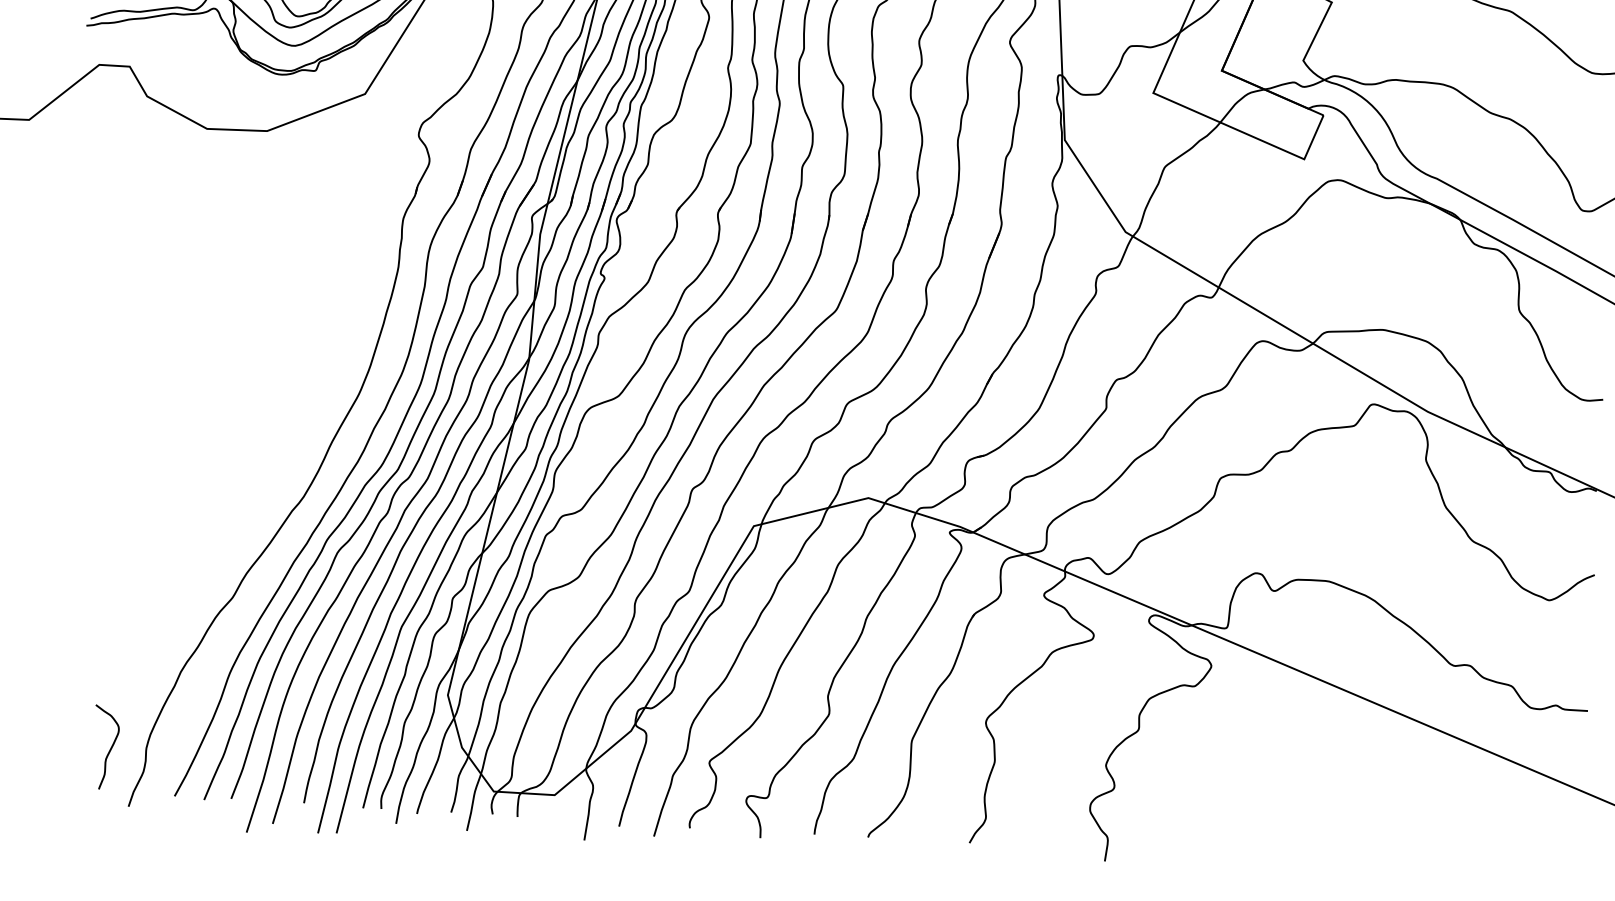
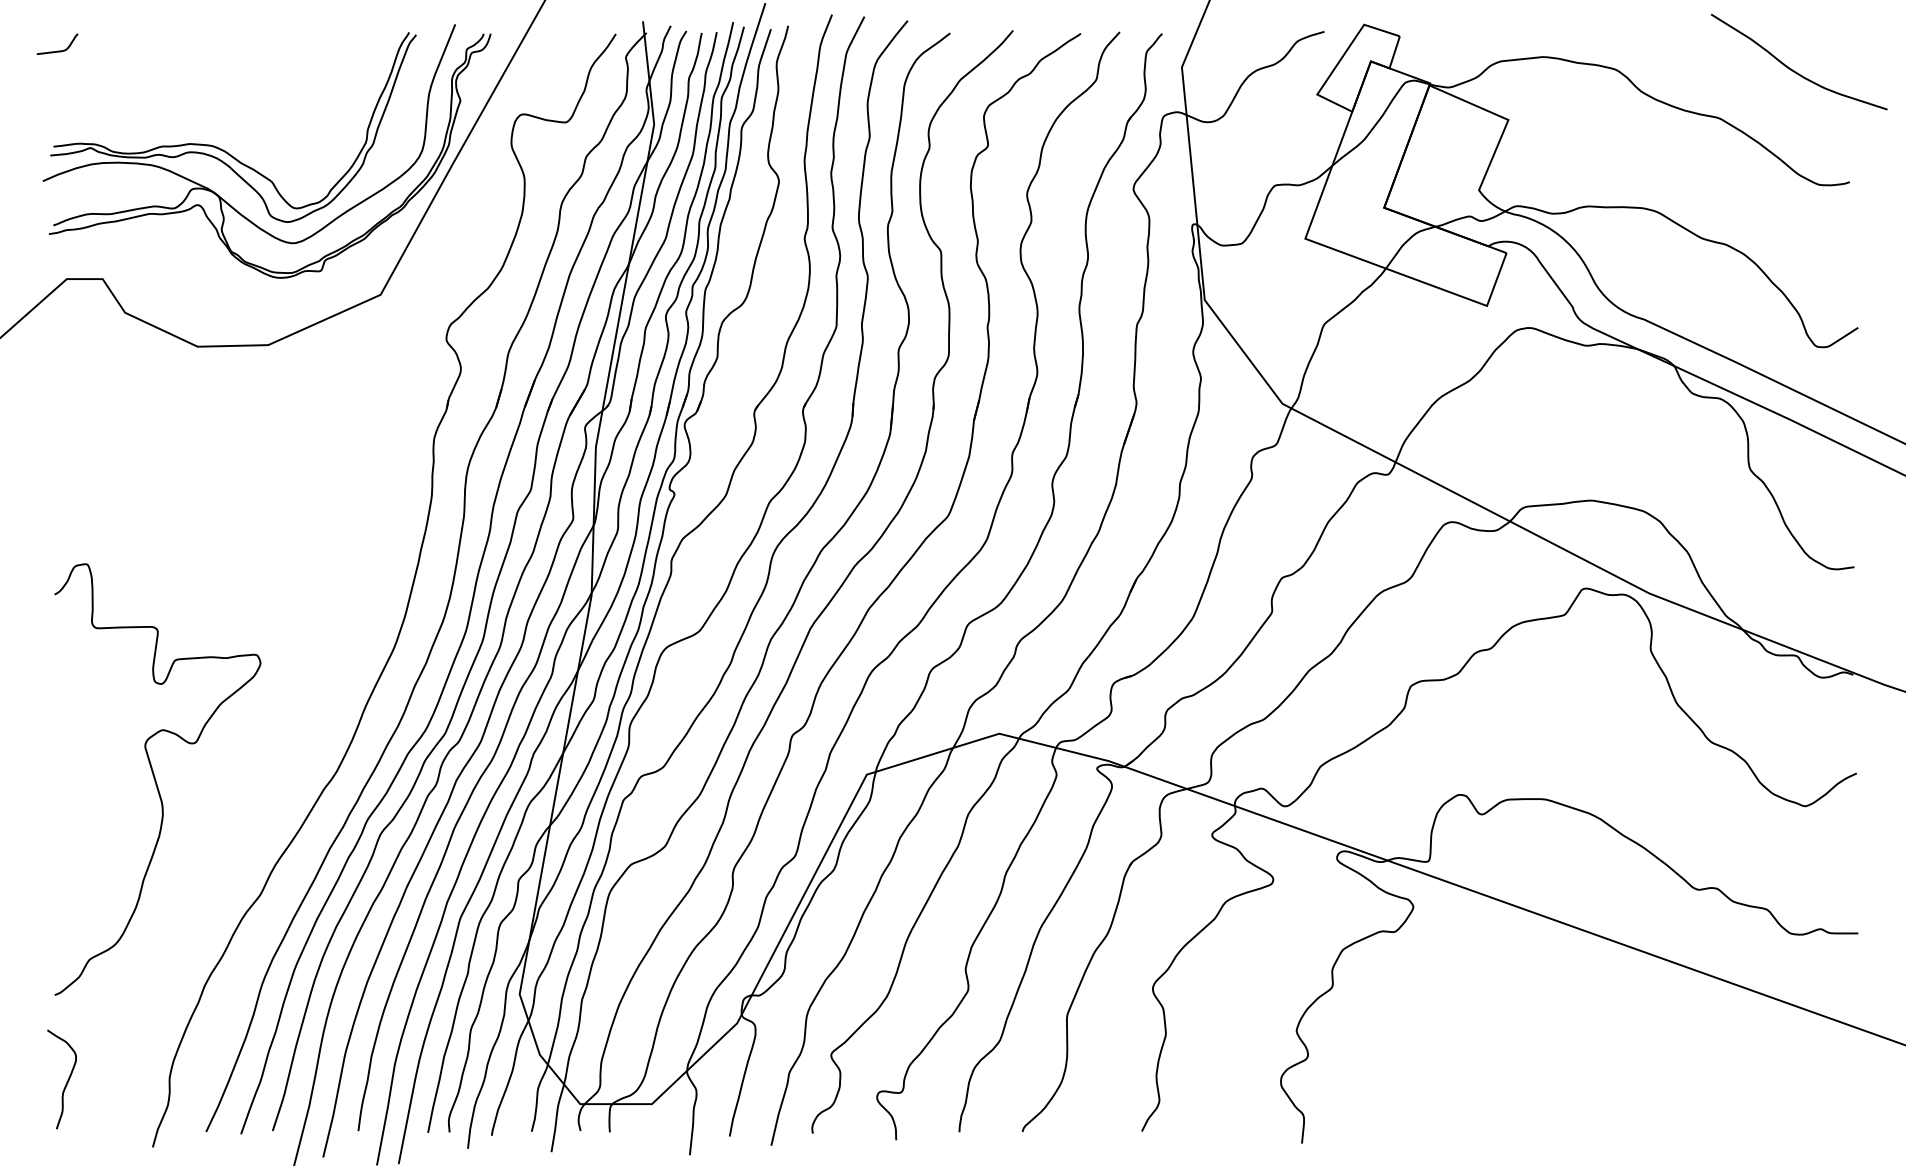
curve: (150, 495) -> (156, 780), added
curve: (109, 750) -> (66, 1082), moved

